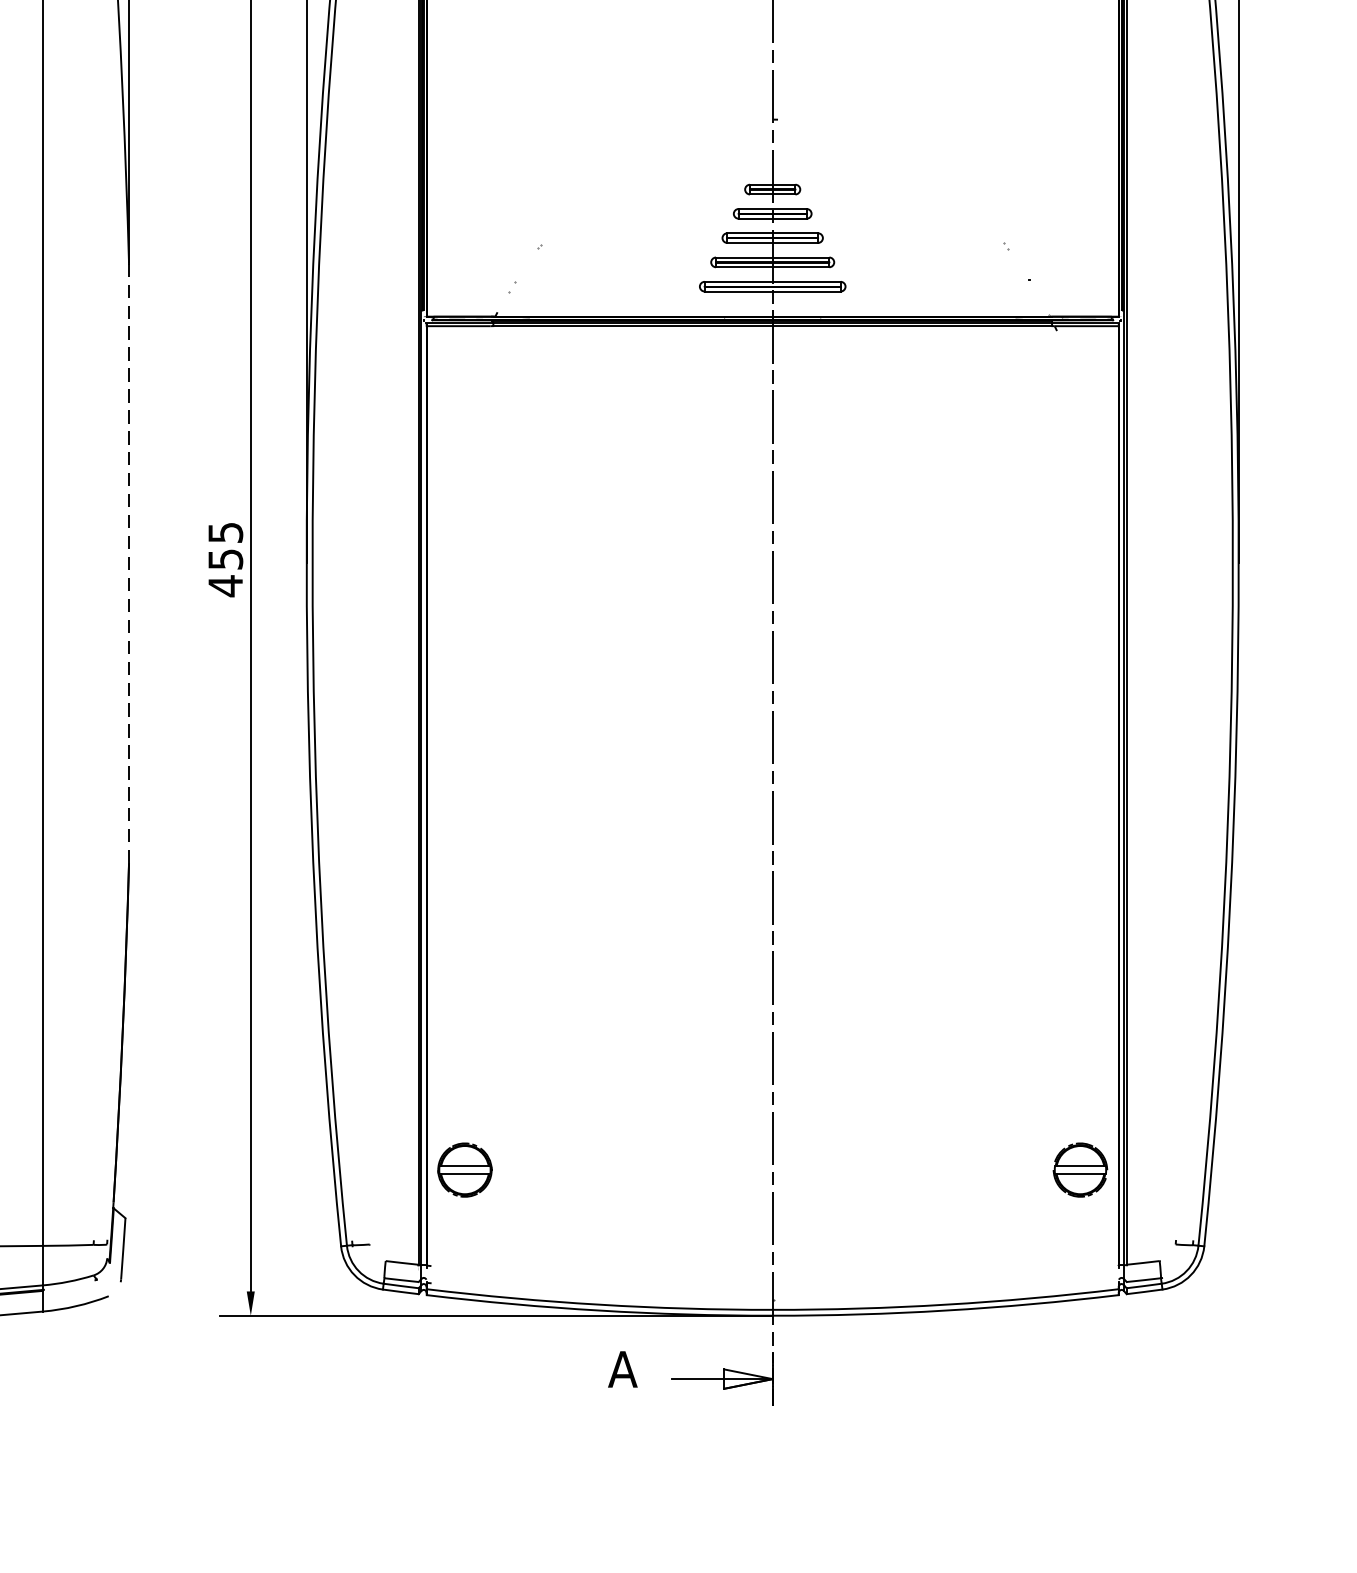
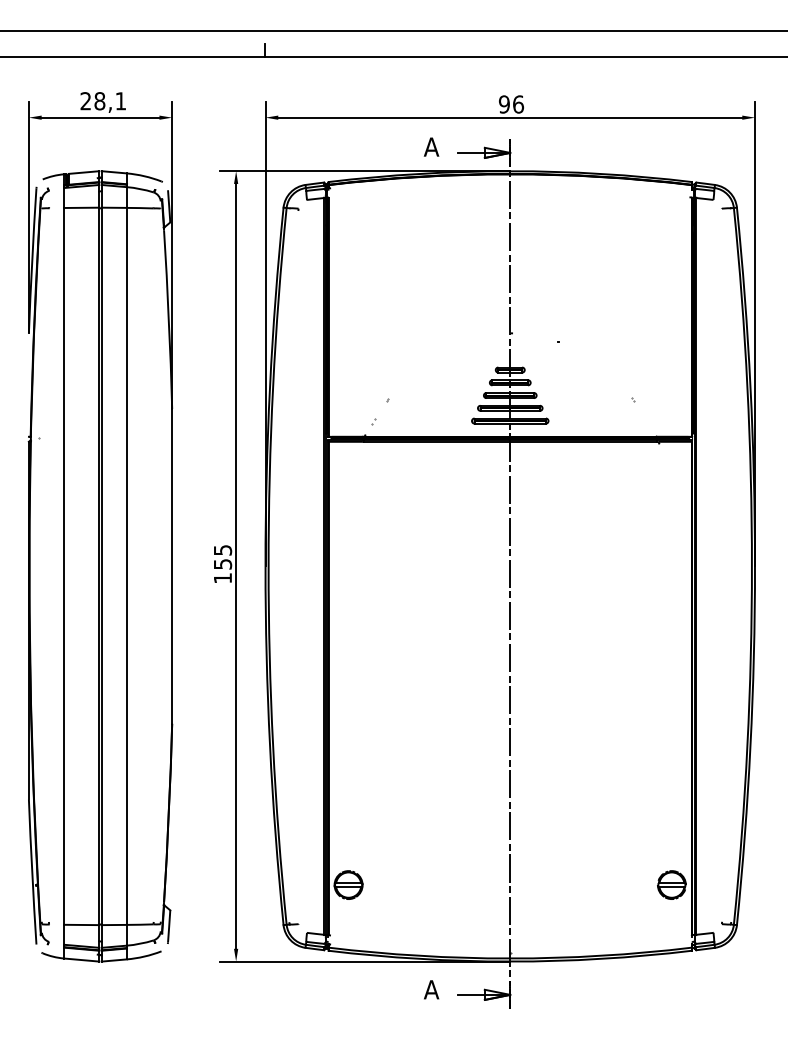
line: (129, 563) -> (172, 566), dashed -> solid
text: (224, 586) -> (222, 578), 455 -> 155

